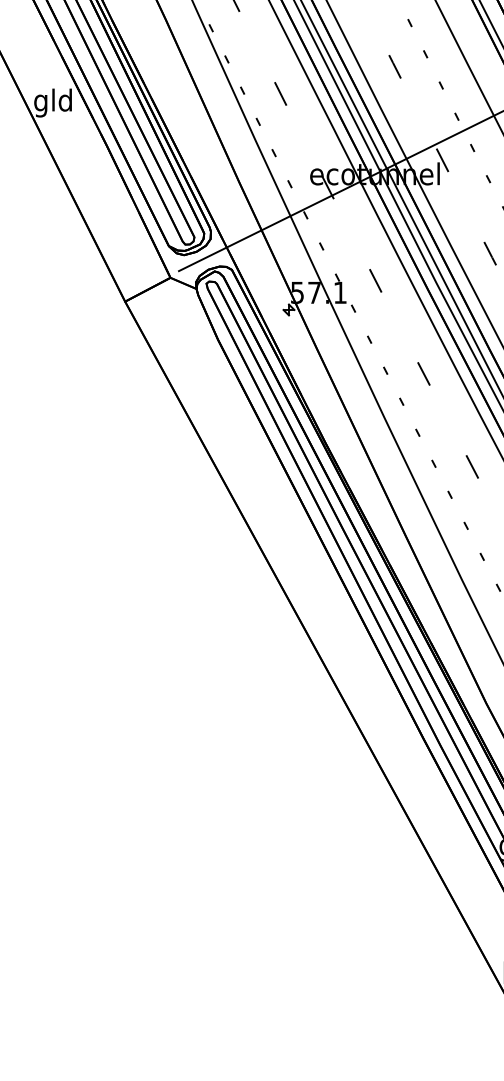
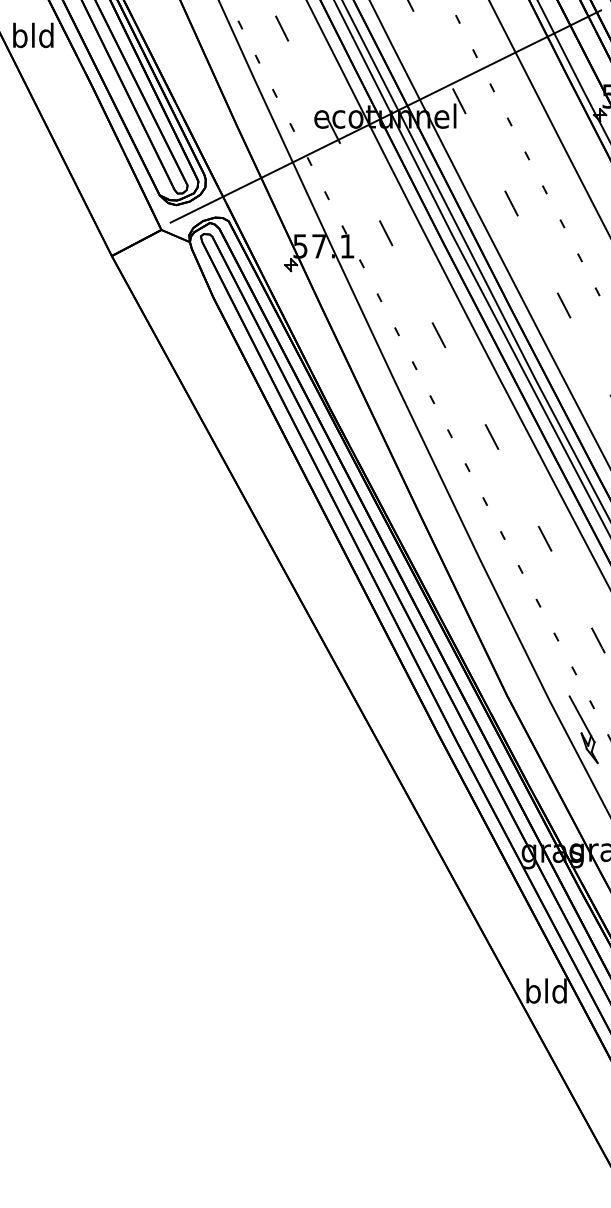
text: (40, 102) -> (19, 38), gld -> bld

